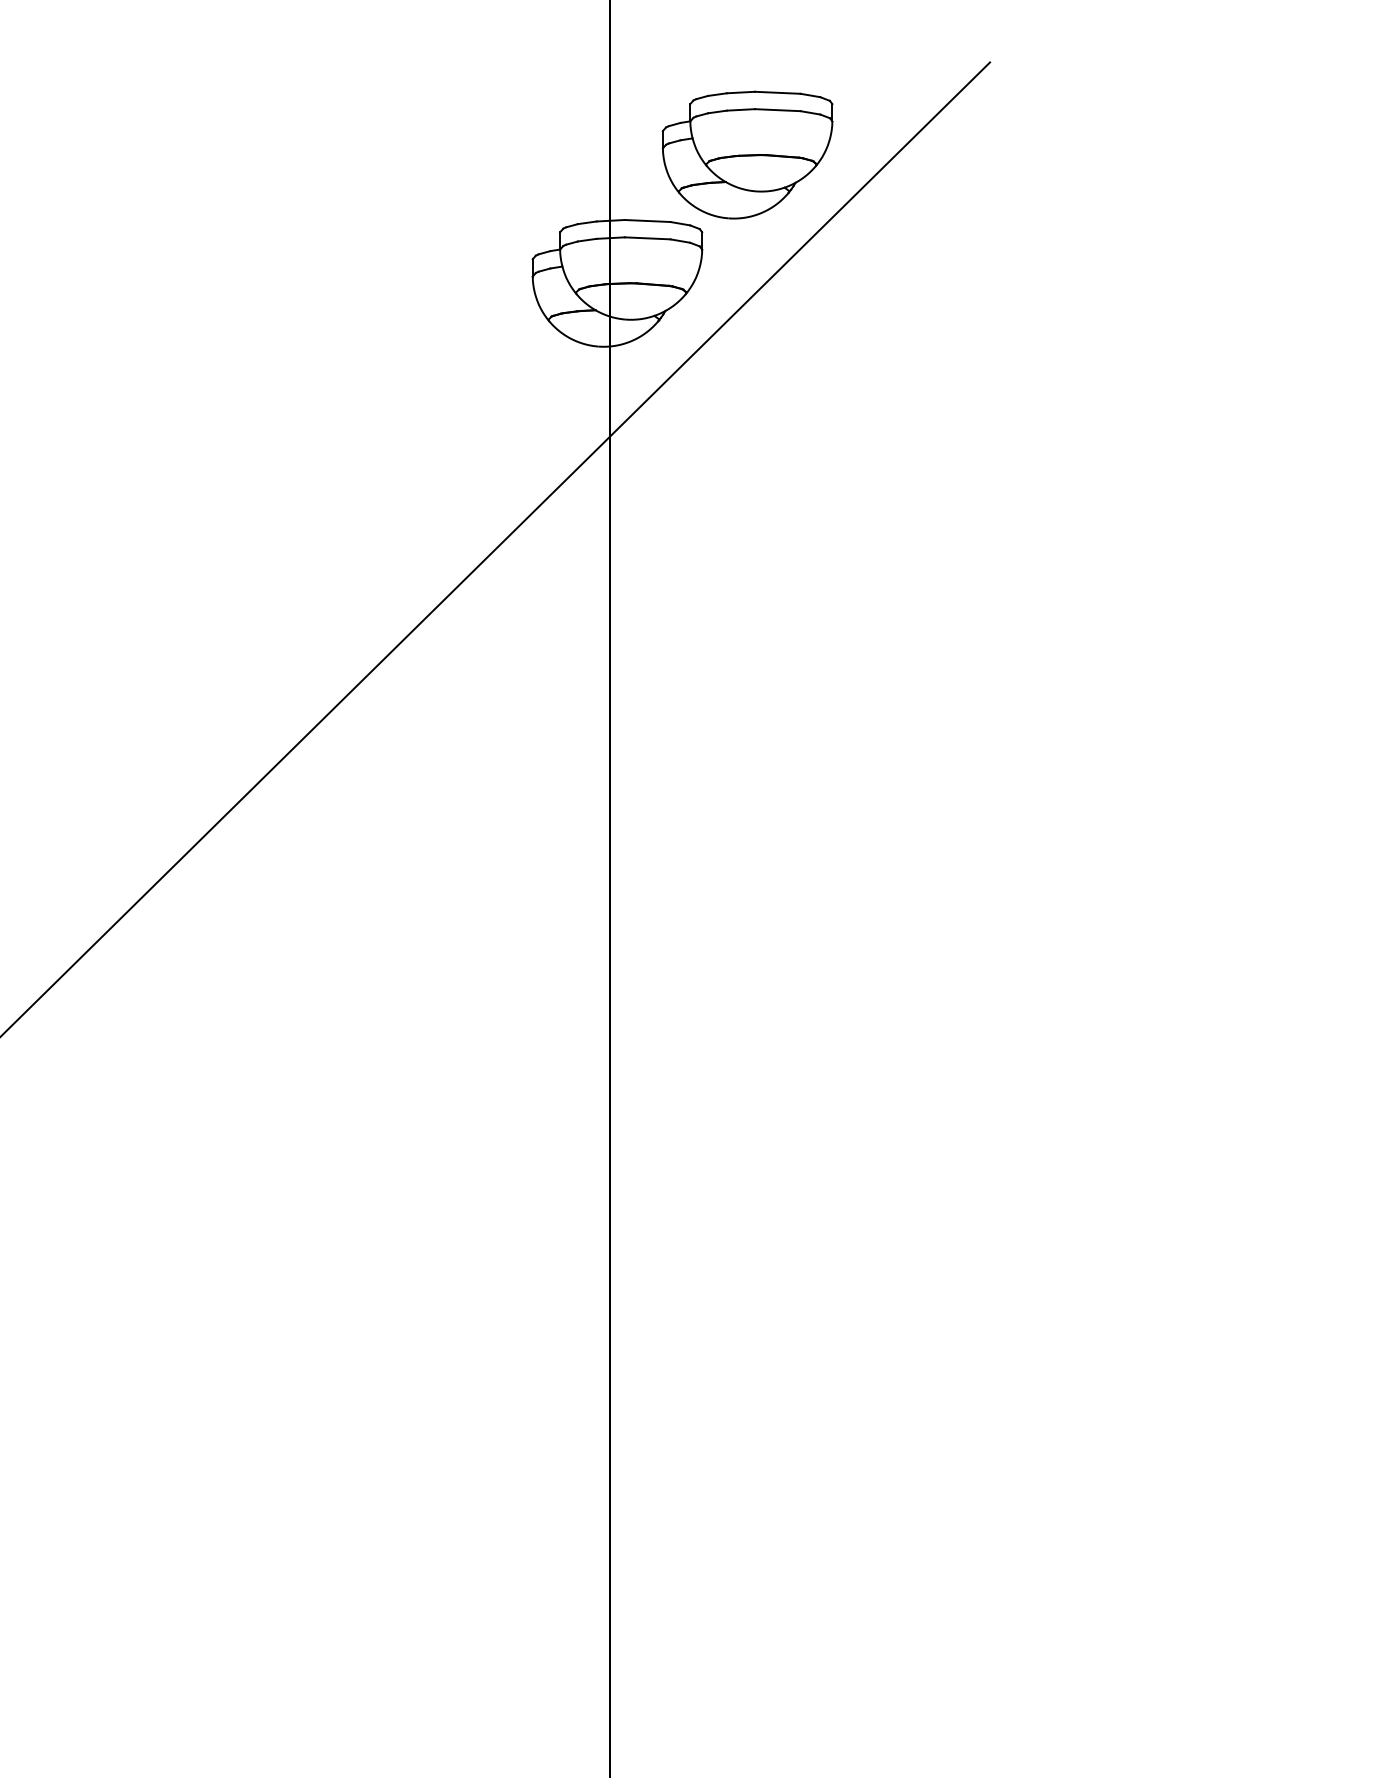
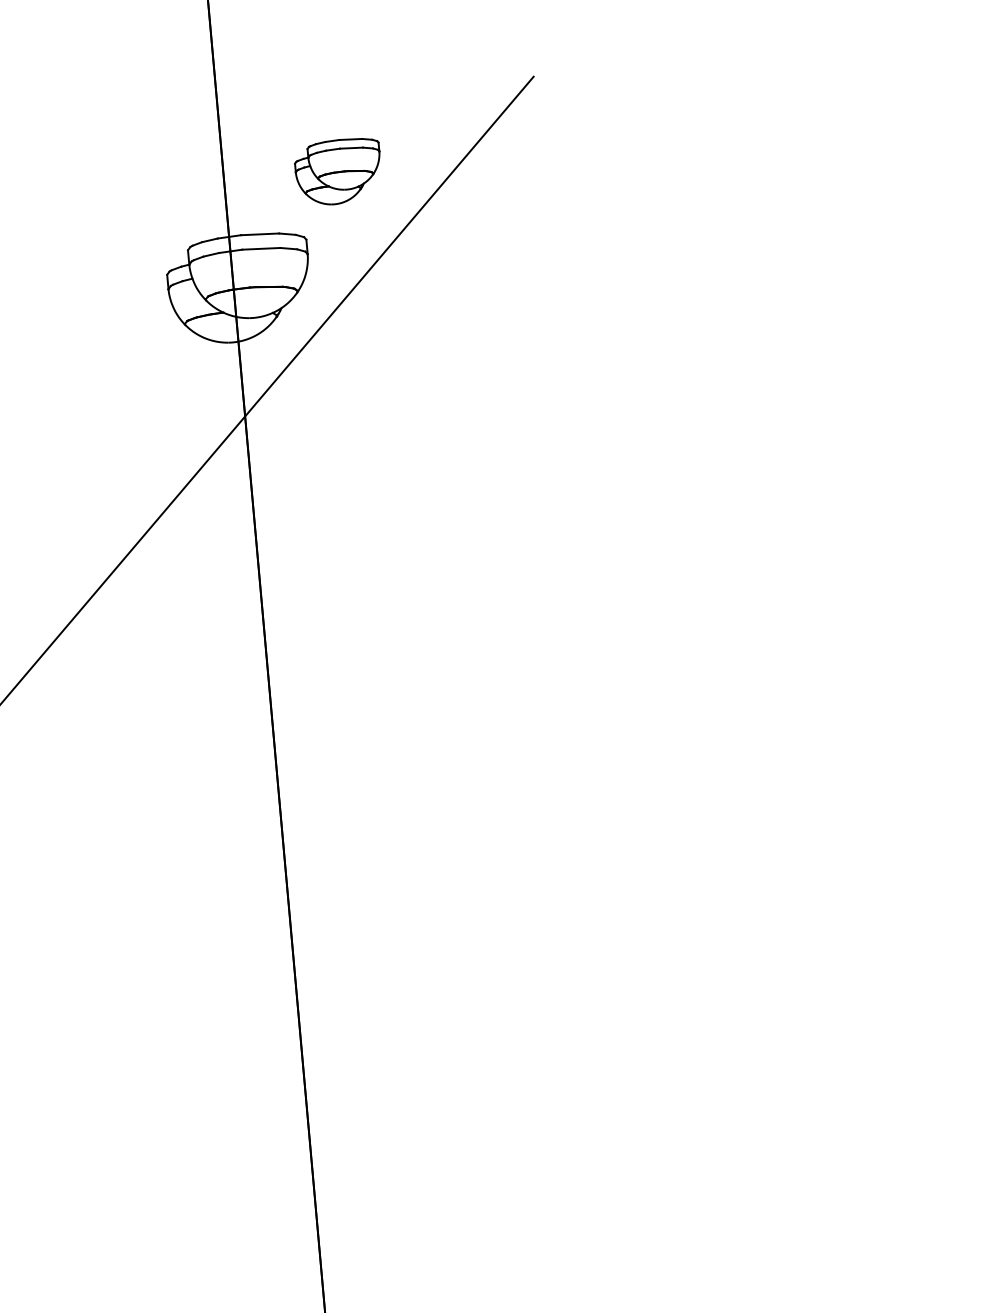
part: (747, 154) -> (338, 171), size x0.6

